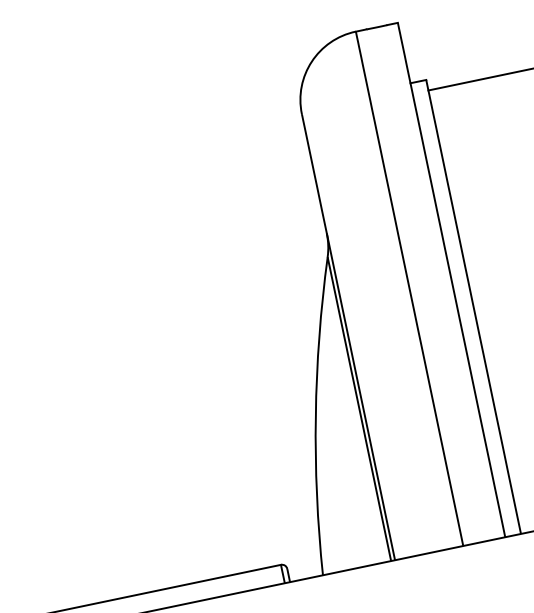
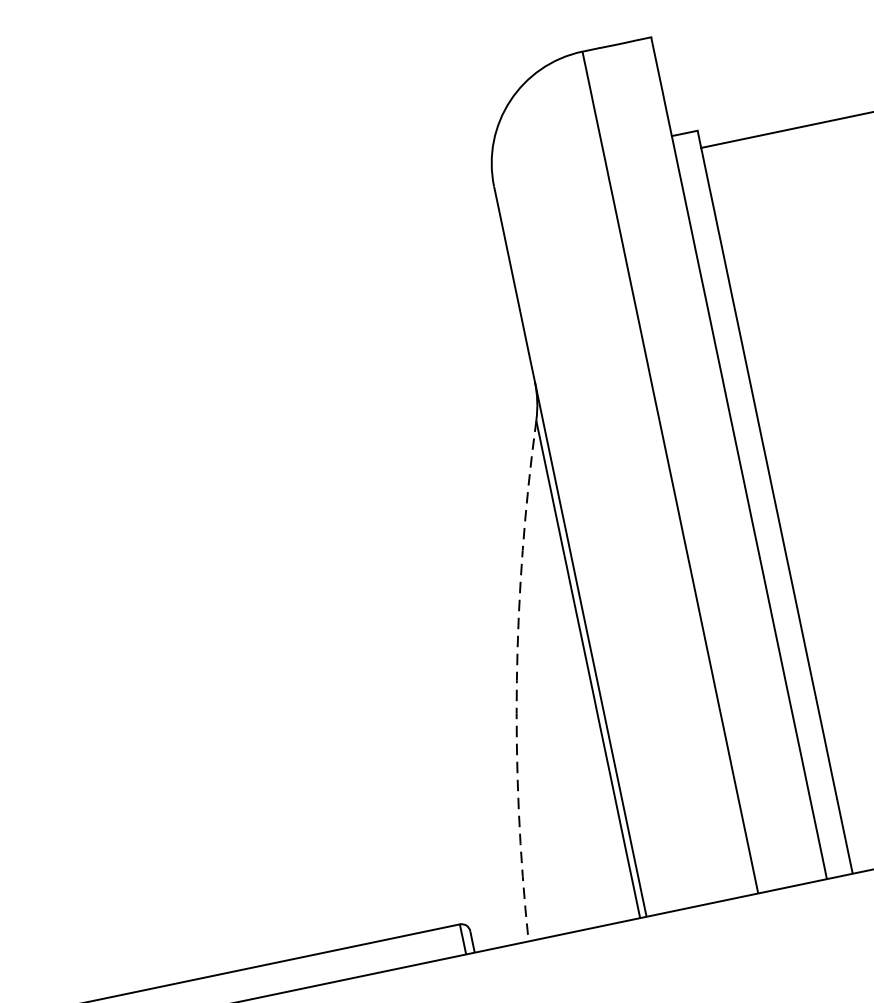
arc: (315, 416) -> (516, 681), solid -> dashed

